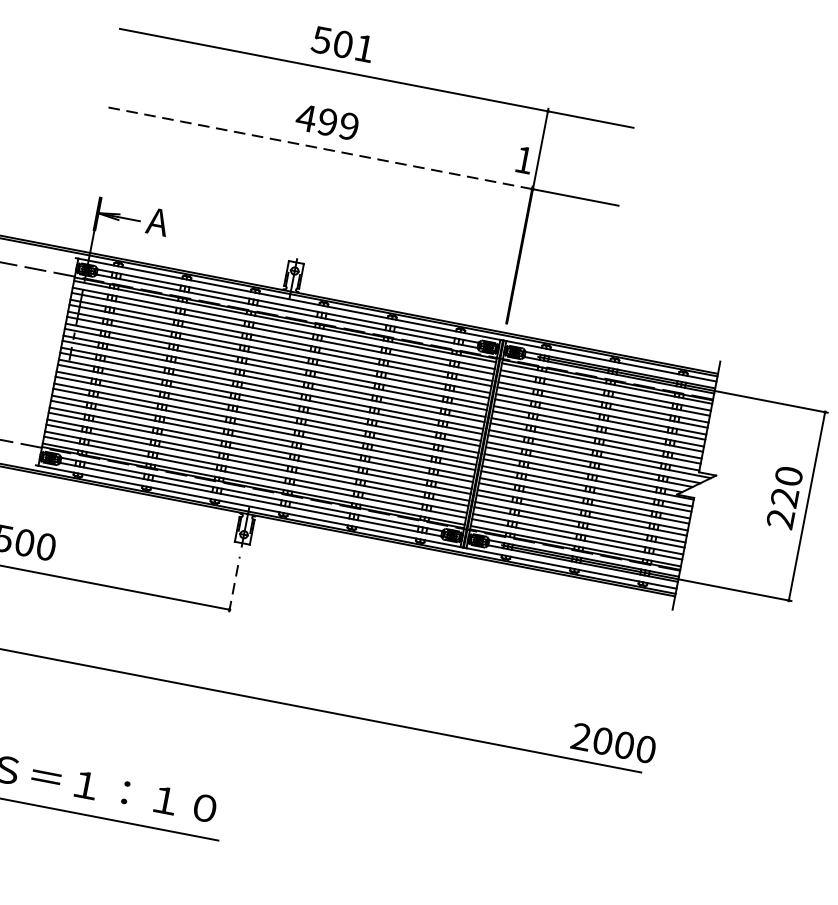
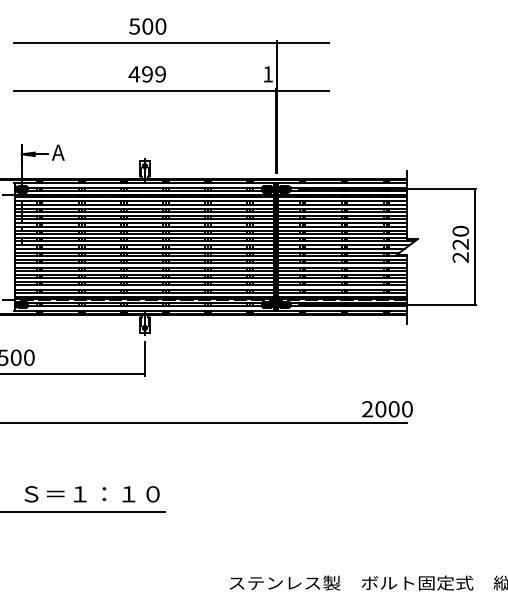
text: (363, 48) -> (160, 26), 501 -> 500
line: (317, 147) -> (144, 90), dashed -> solid
line: (233, 584) -> (144, 358), dashed -> solid

